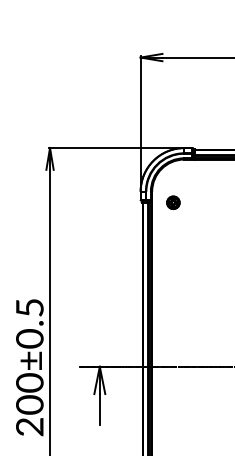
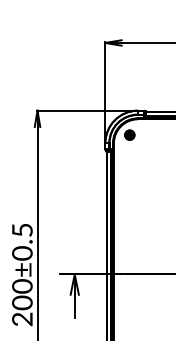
part: (173, 202) -> (129, 134), moved

